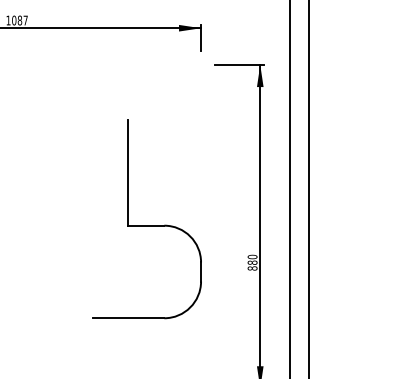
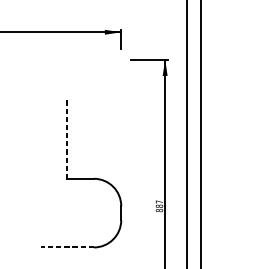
line: (127, 172) -> (66, 139), solid -> dashed
text: (252, 256) -> (159, 201), 880 -> 887
line: (128, 318) -> (67, 247), solid -> dashed

